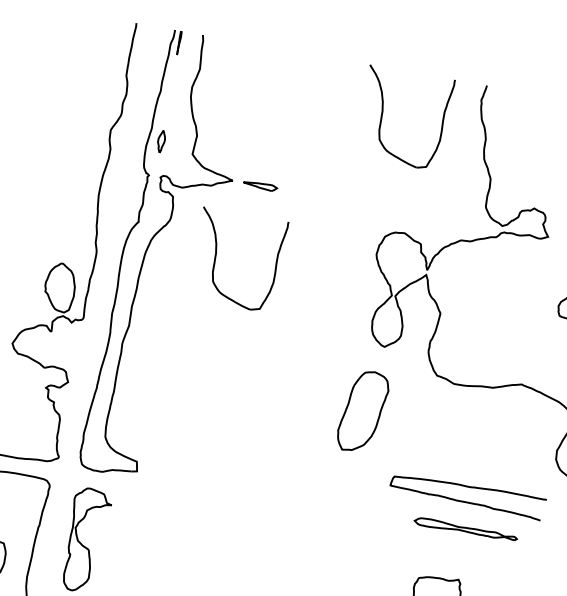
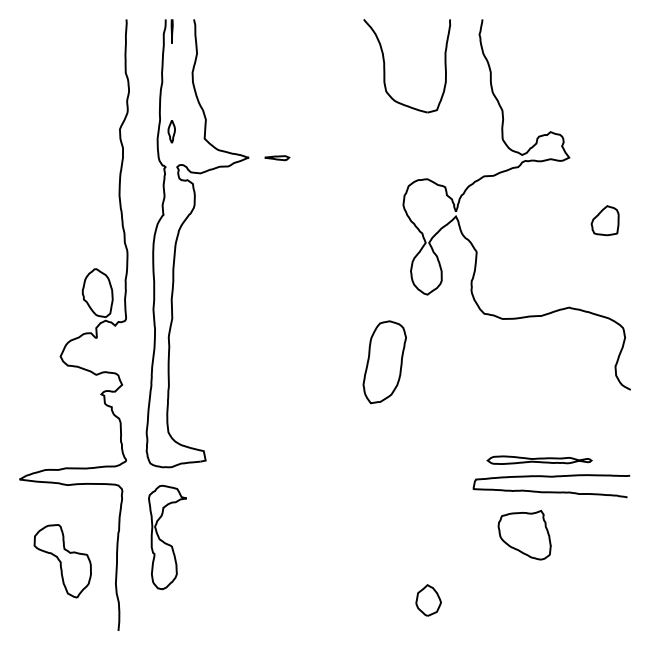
part: (260, 186) -> (277, 158), size x0.71
part: (216, 256) -> (246, 235), removed
part: (362, 411) -> (384, 362), moved
curve: (466, 501) -> (551, 491), moved

